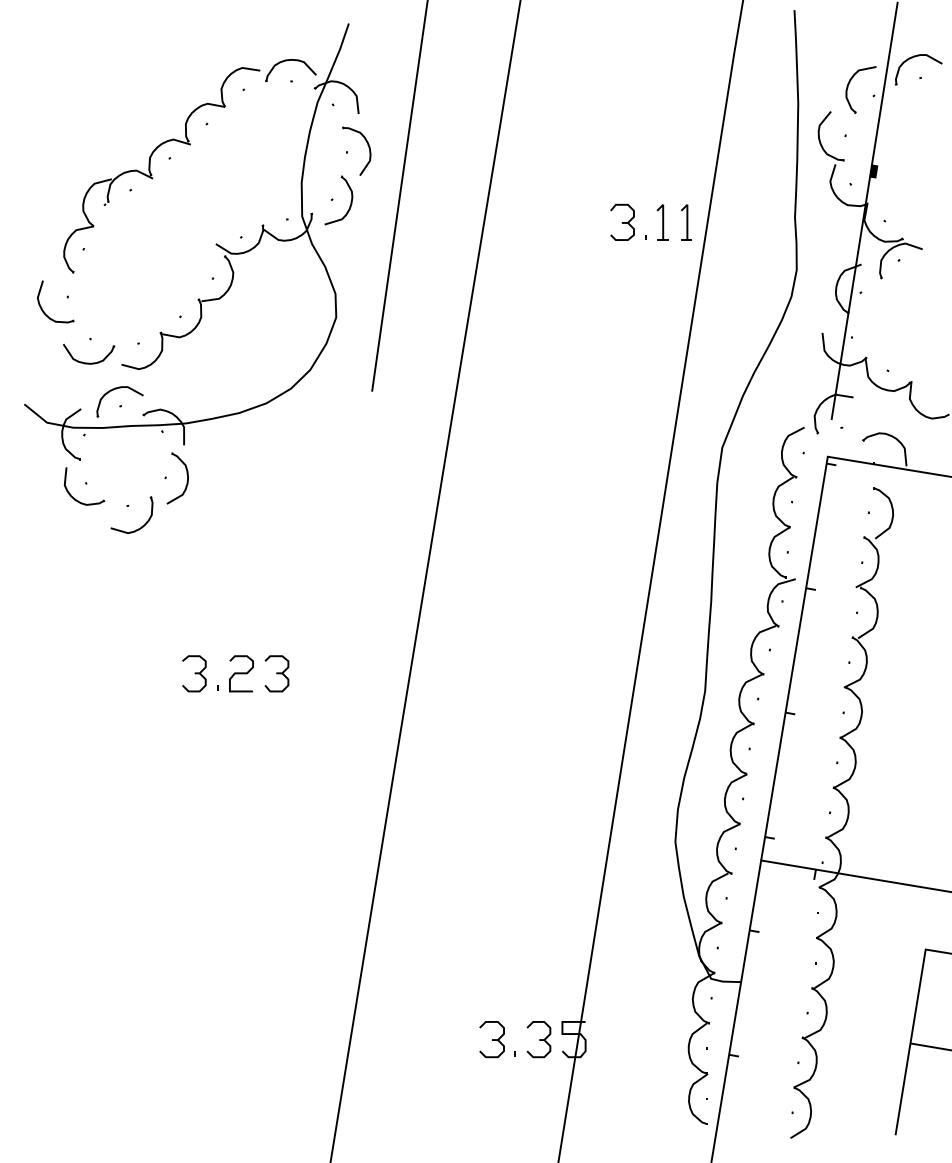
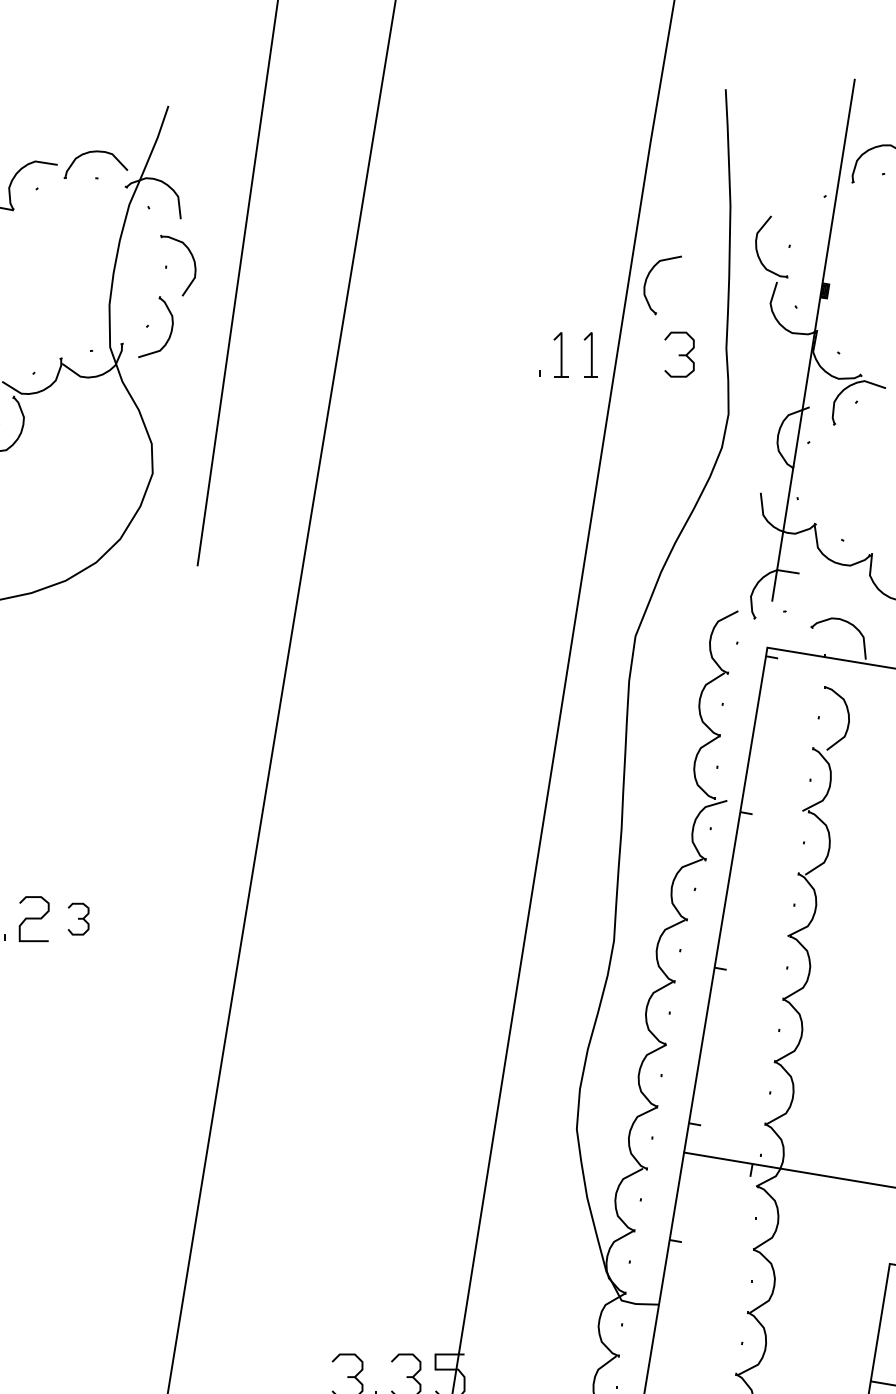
part: (848, 88) -> (646, 283), moved
part: (622, 221) -> (679, 353), moved
part: (276, 673) -> (78, 918), size x0.7

